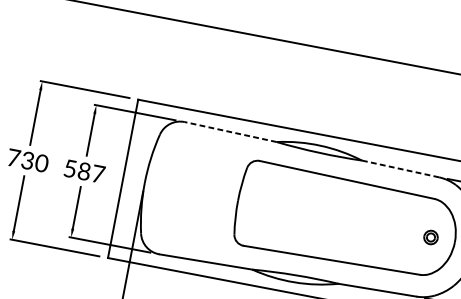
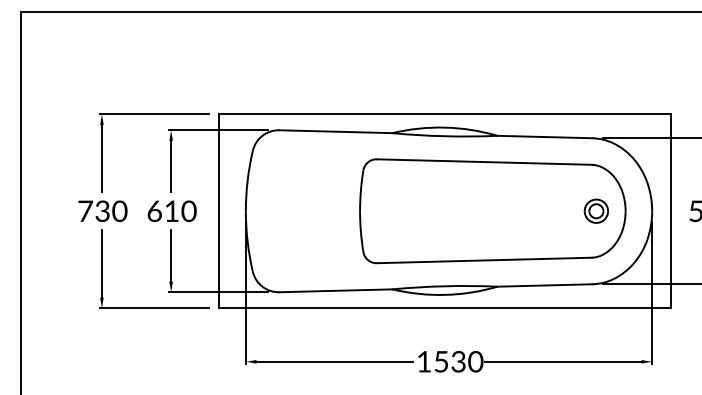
line: (230, 131) -> (335, 131), dashed -> solid
line: (400, 169) -> (544, 137), dashed -> solid
text: (84, 171) -> (171, 211), 587 -> 610
part: (430, 236) -> (595, 210), size x1.43

